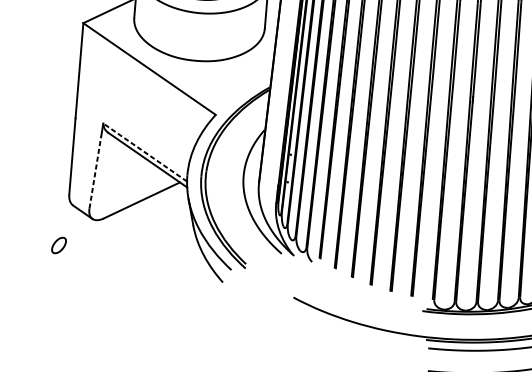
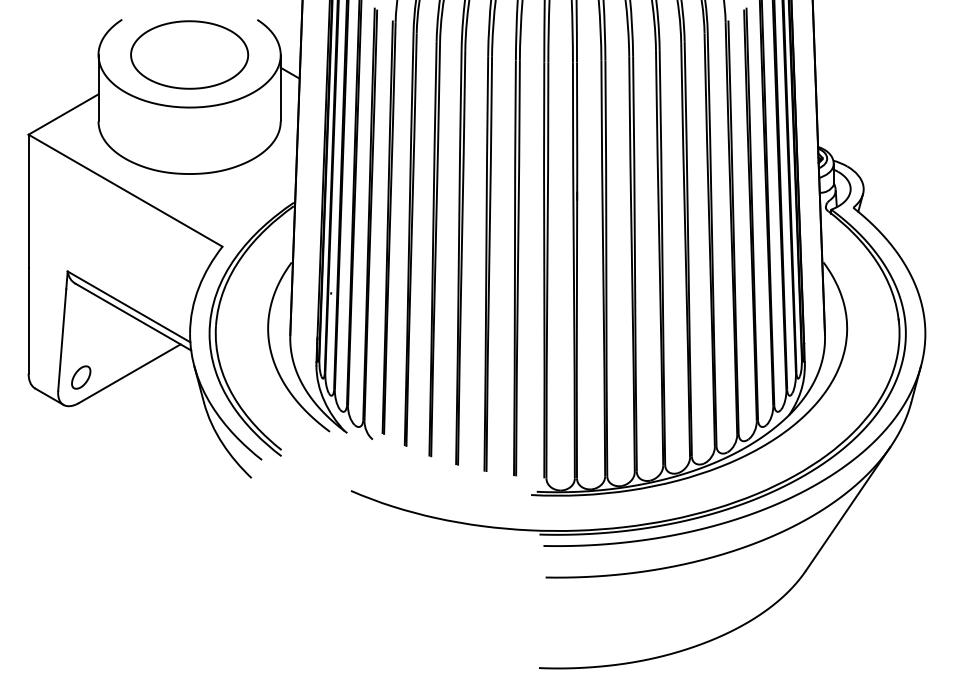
line: (145, 152) -> (129, 306), dashed -> solid
line: (95, 172) -> (62, 340), dashed -> solid
part: (59, 245) -> (81, 377), moved

